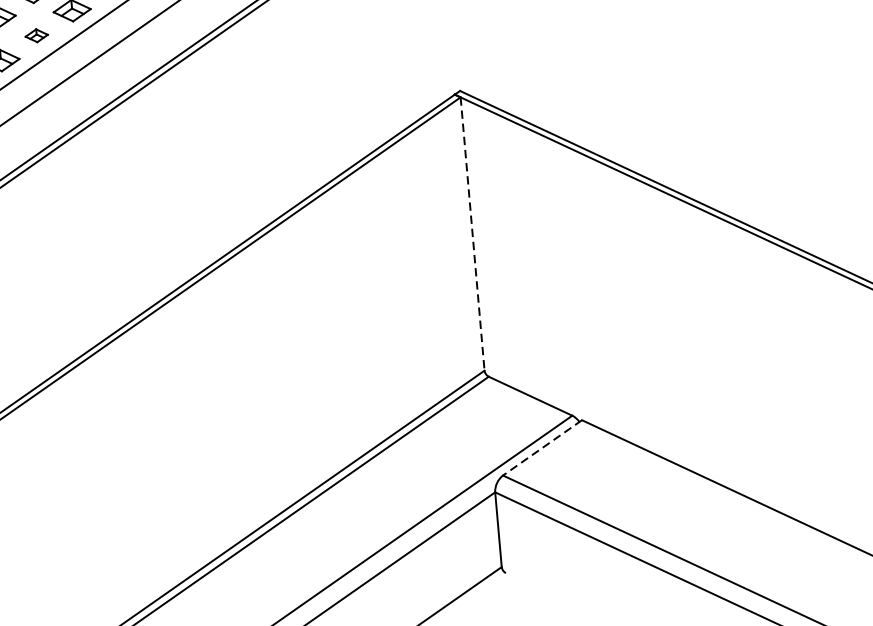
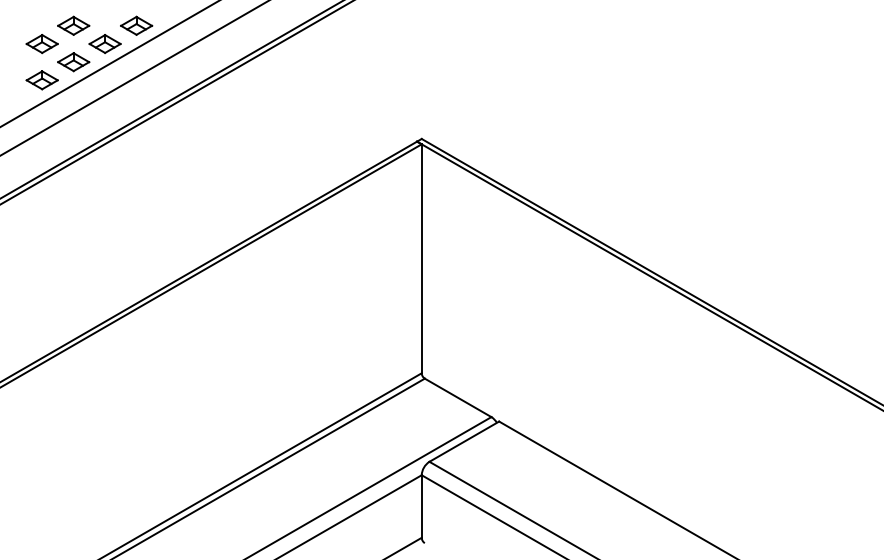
part: (36, 36) -> (73, 62), size x1.67
line: (472, 234) -> (421, 259), dashed -> solid
line: (541, 447) -> (463, 441), dashed -> solid

